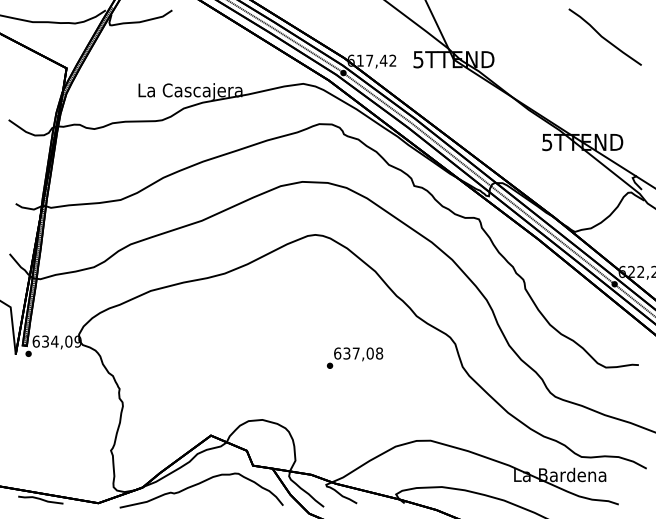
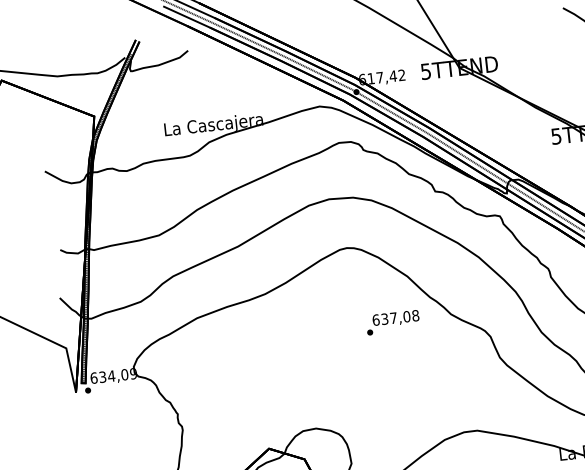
text: (355, 357) -> (393, 322), moved

